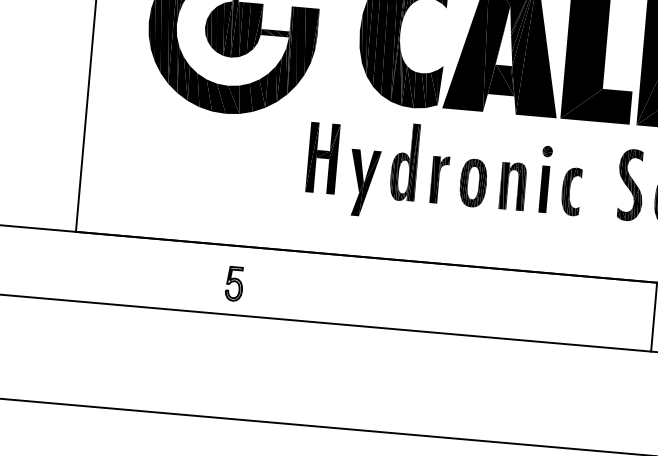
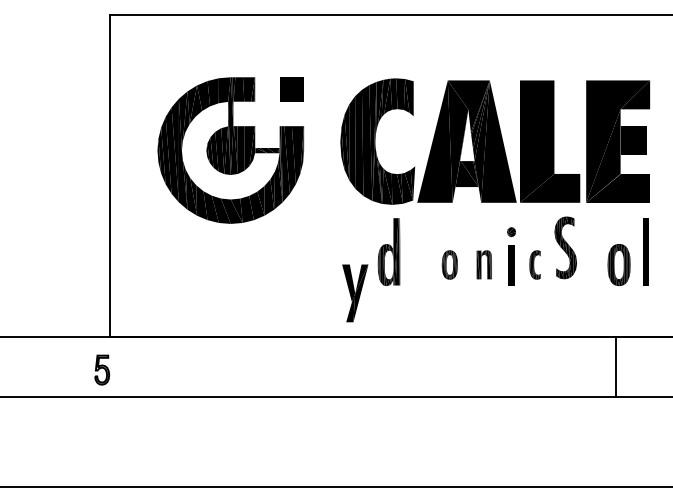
part: (322, 157) -> (317, 254), removed
part: (439, 179) -> (420, 264), removed
part: (473, 182) -> (449, 264), size x0.7
part: (364, 183) -> (355, 293), moved
part: (630, 184) -> (565, 247), moved
part: (513, 186) -> (484, 264), size x0.7
part: (570, 191) -> (534, 264), size x0.7
part: (234, 283) -> (102, 369), moved

